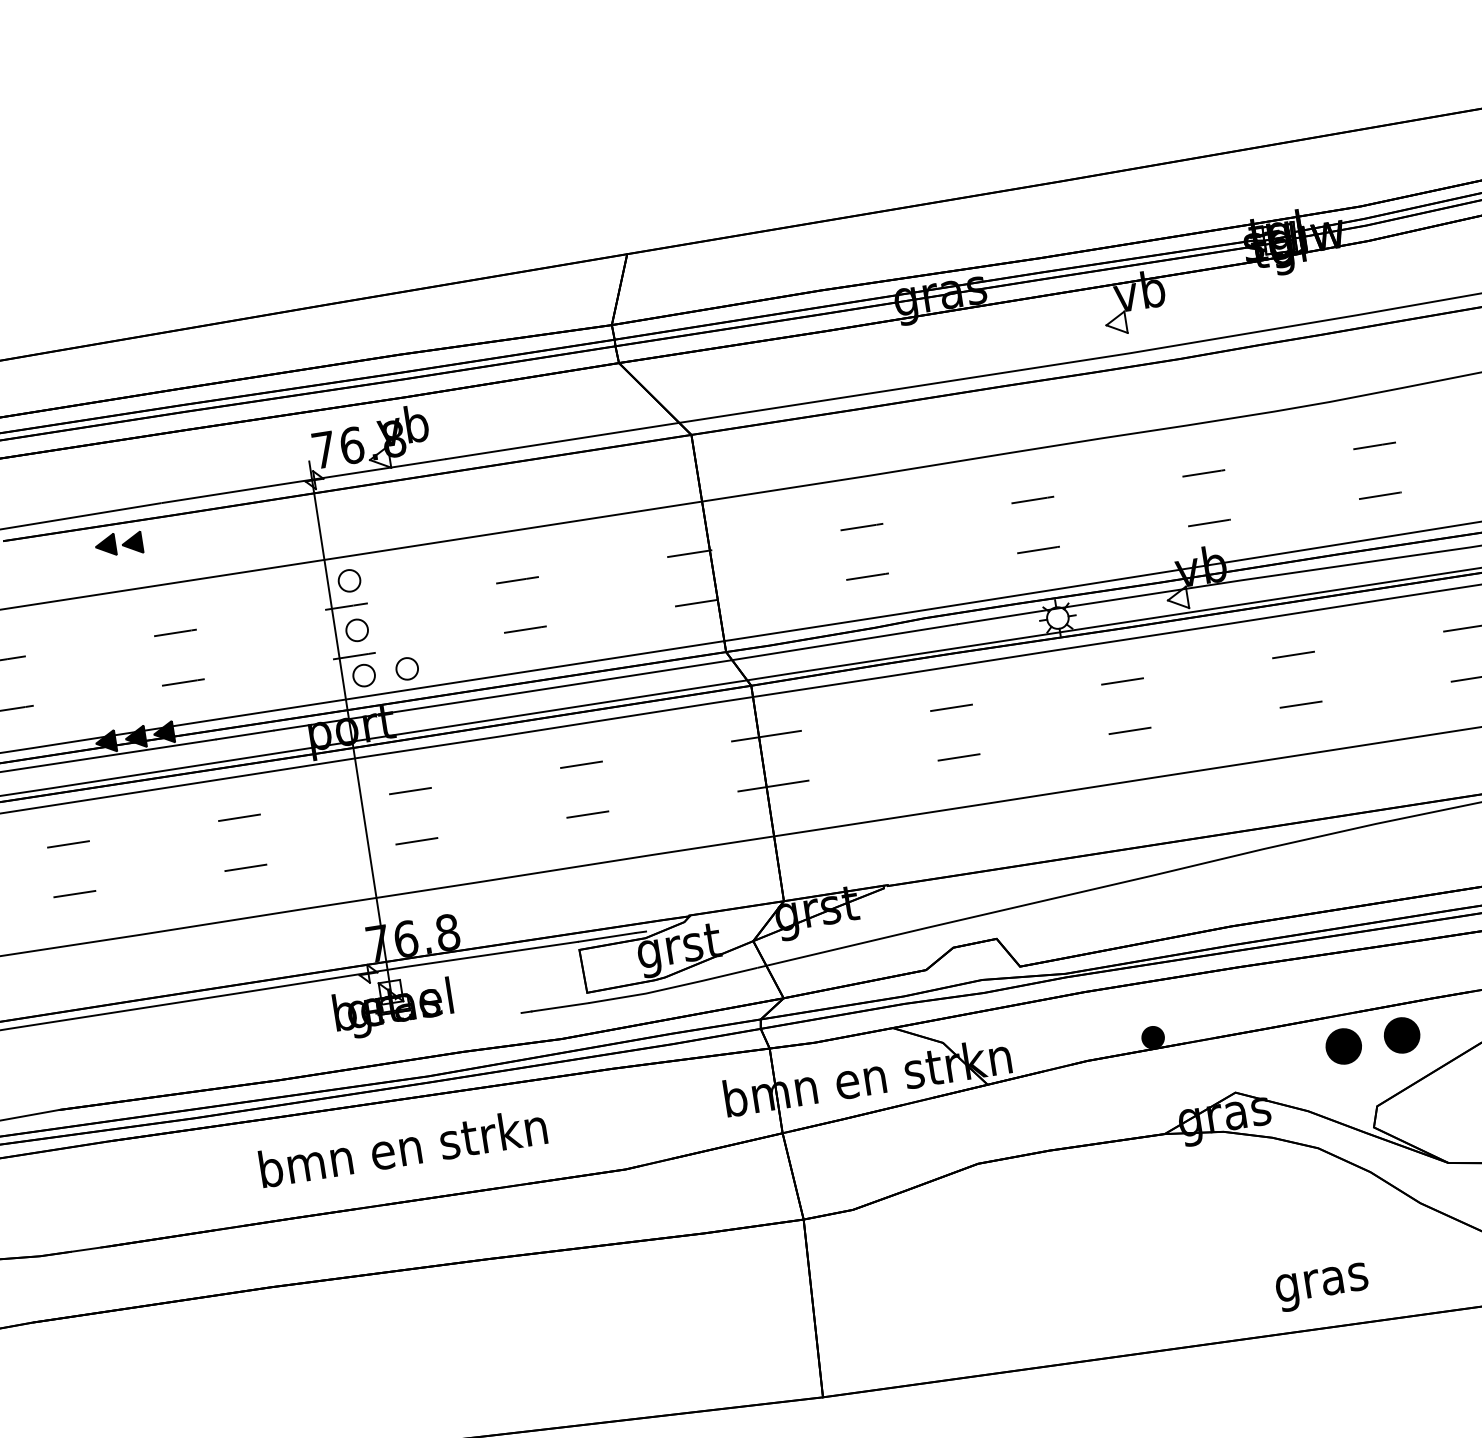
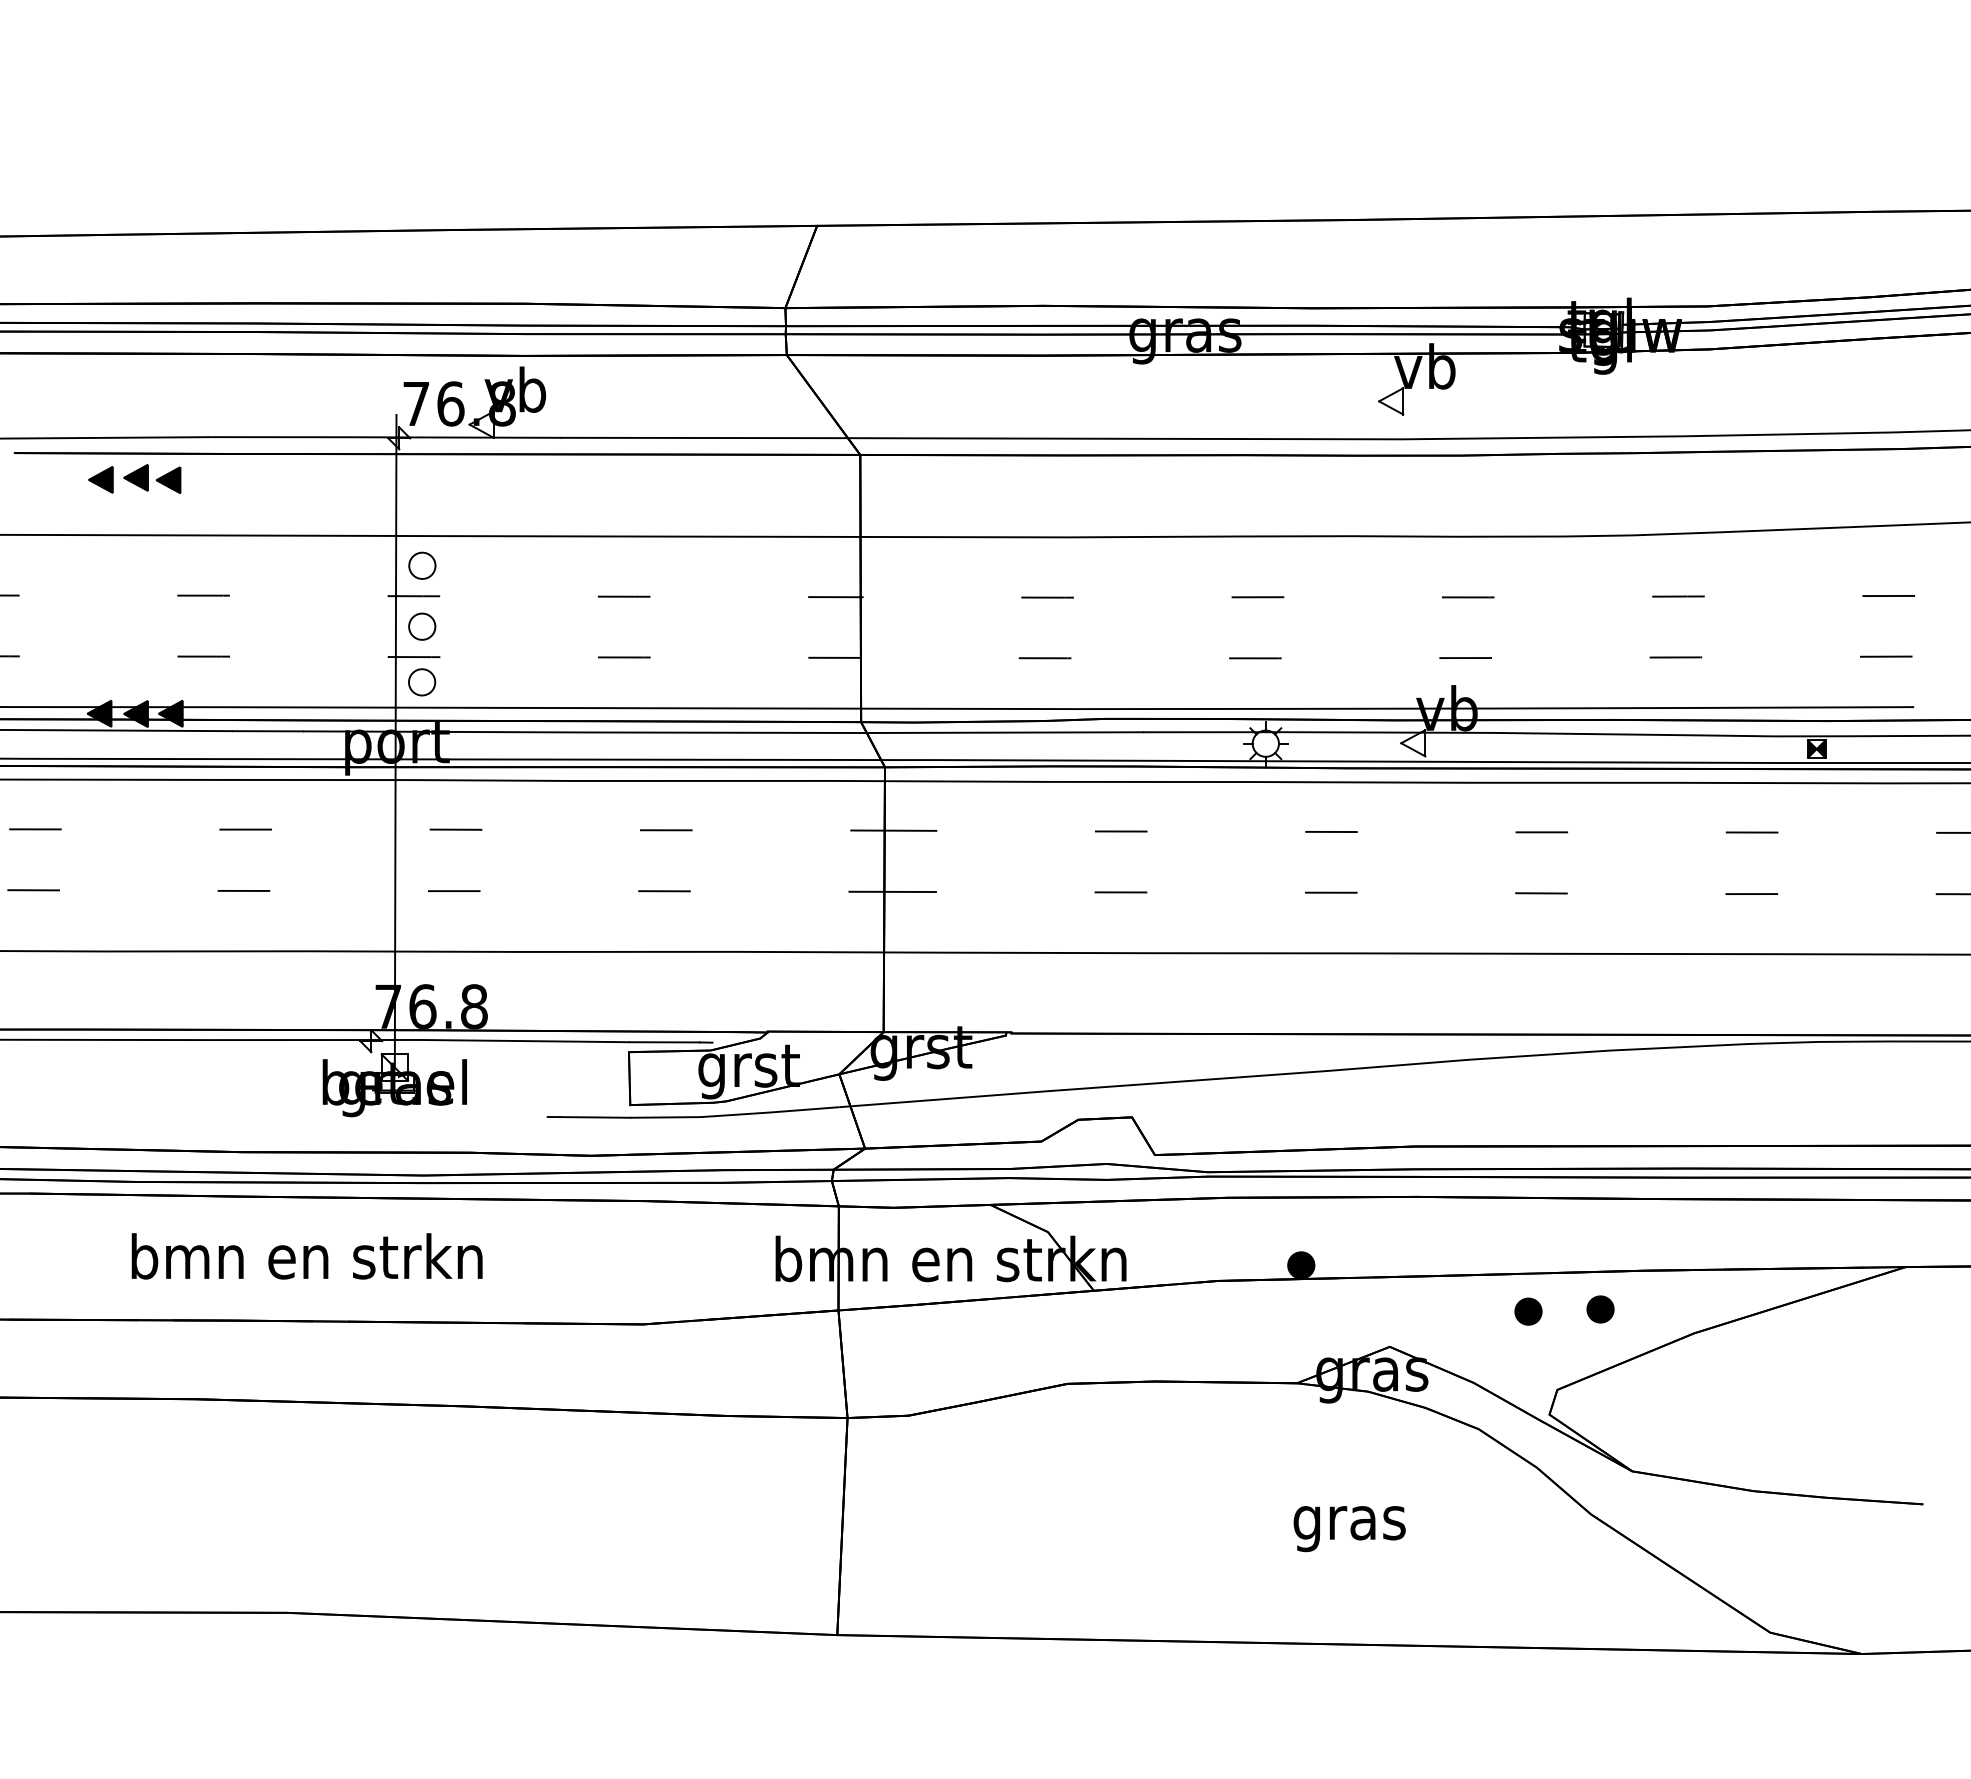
part: (76, 551) -> (100, 479), added
part: (407, 668) -> (475, 682), removed
part: (1402, 1035) -> (1600, 1309), size x0.62
part: (1343, 1046) -> (1528, 1311), size x0.62
text: (402, 1147) -> (306, 1256), moved
text: (1322, 1287) -> (1349, 1529), moved

